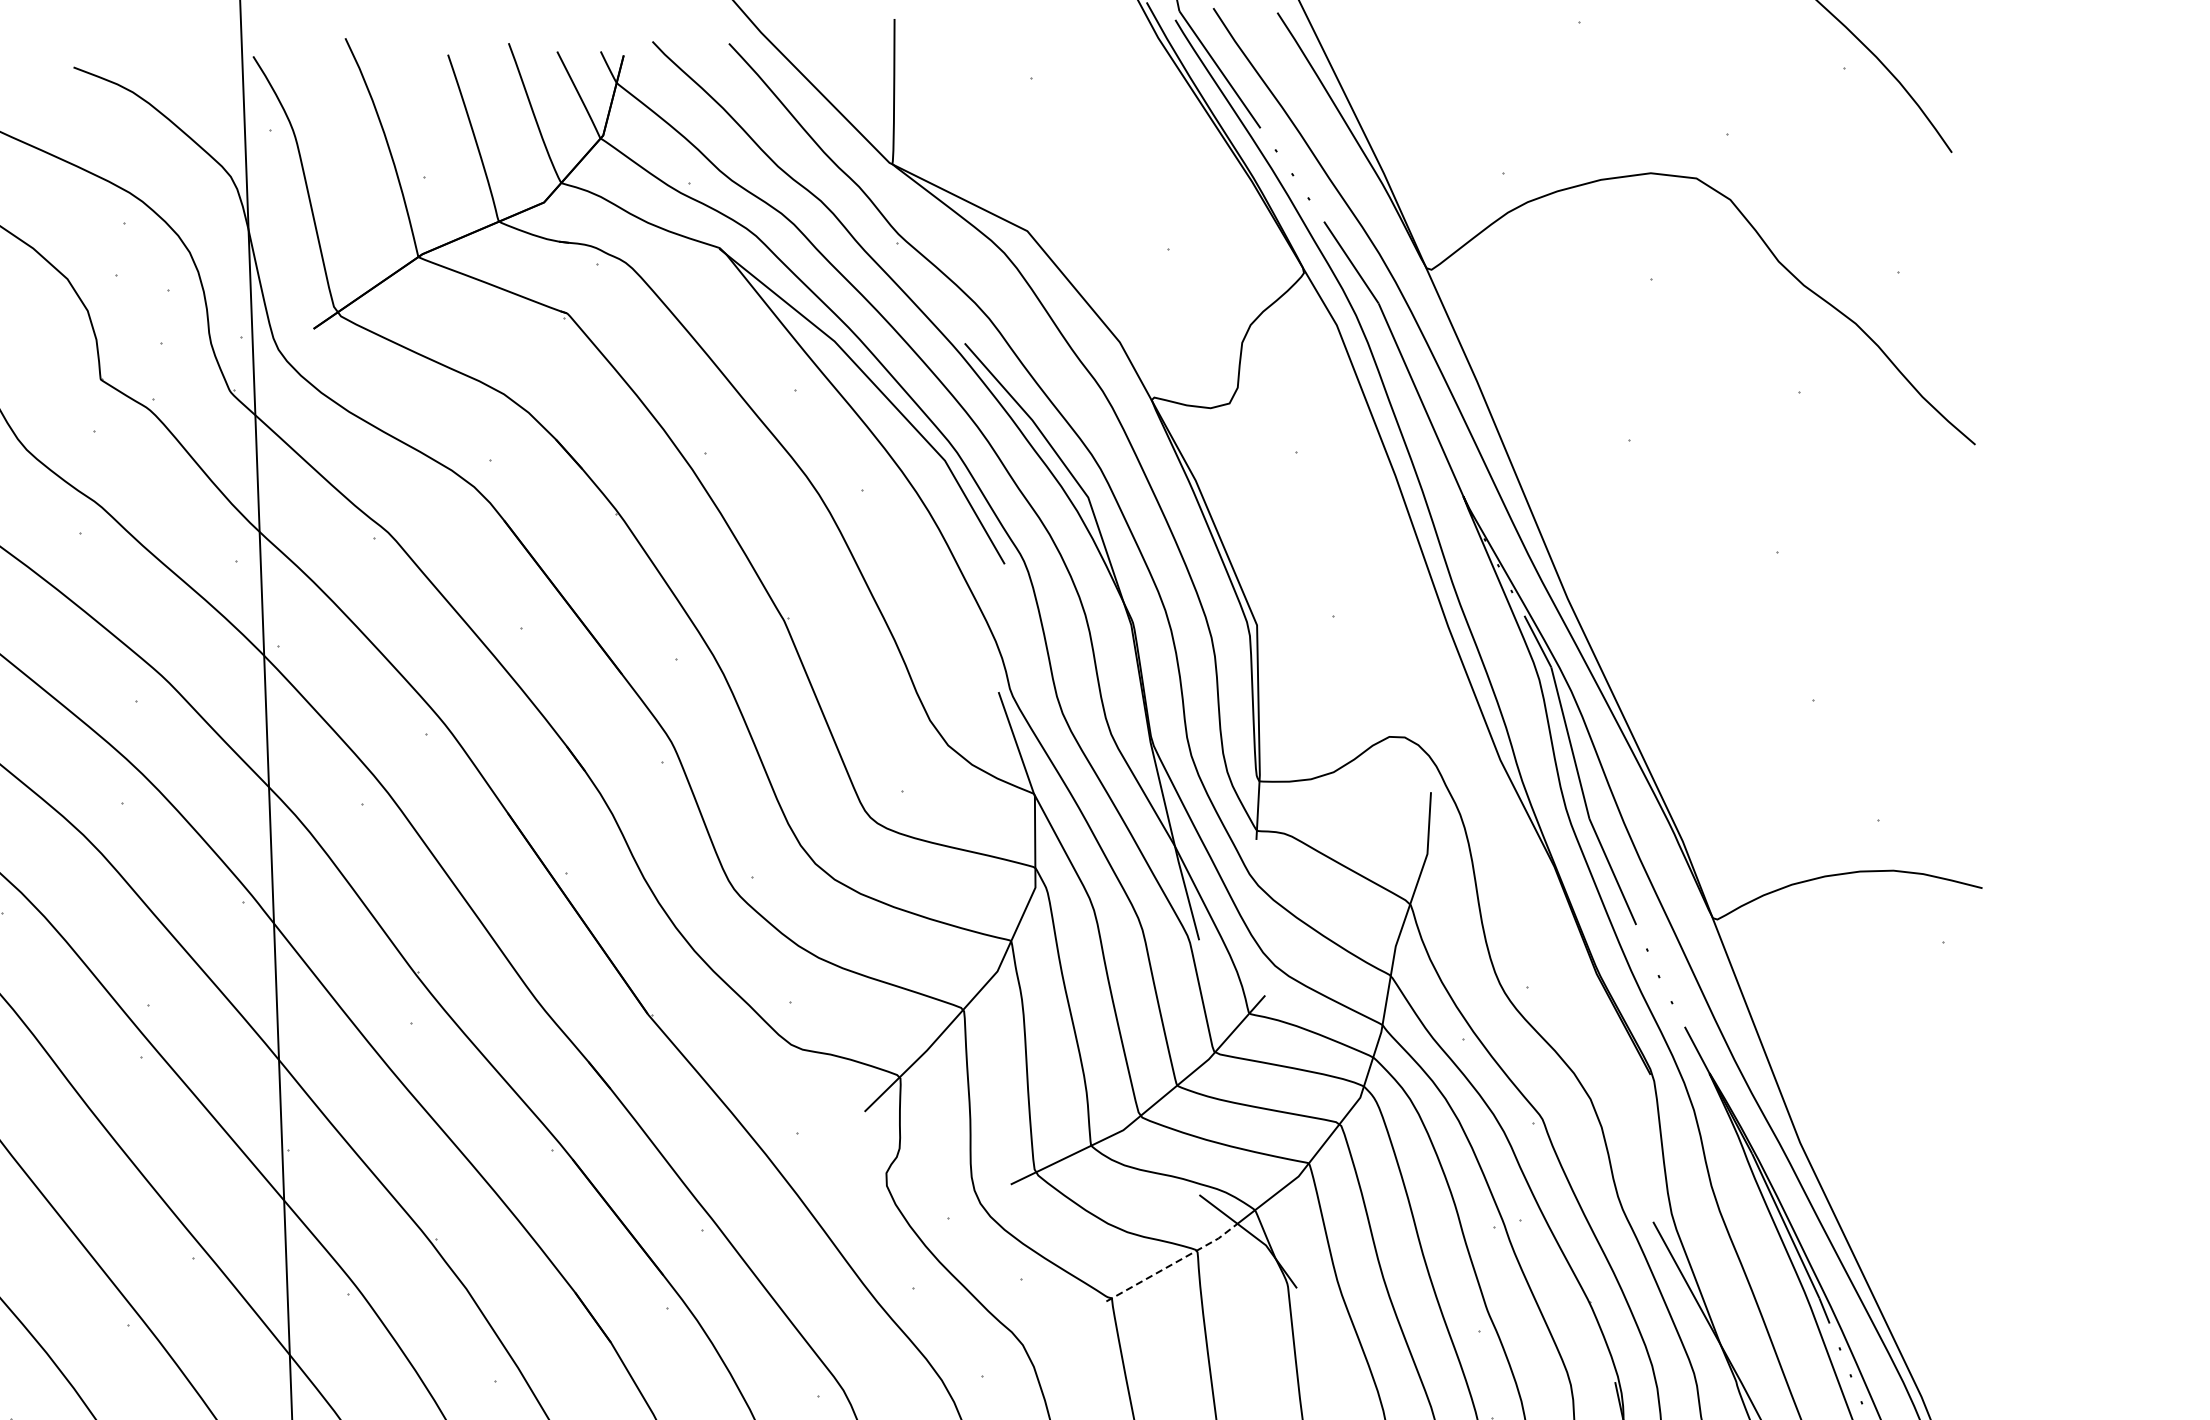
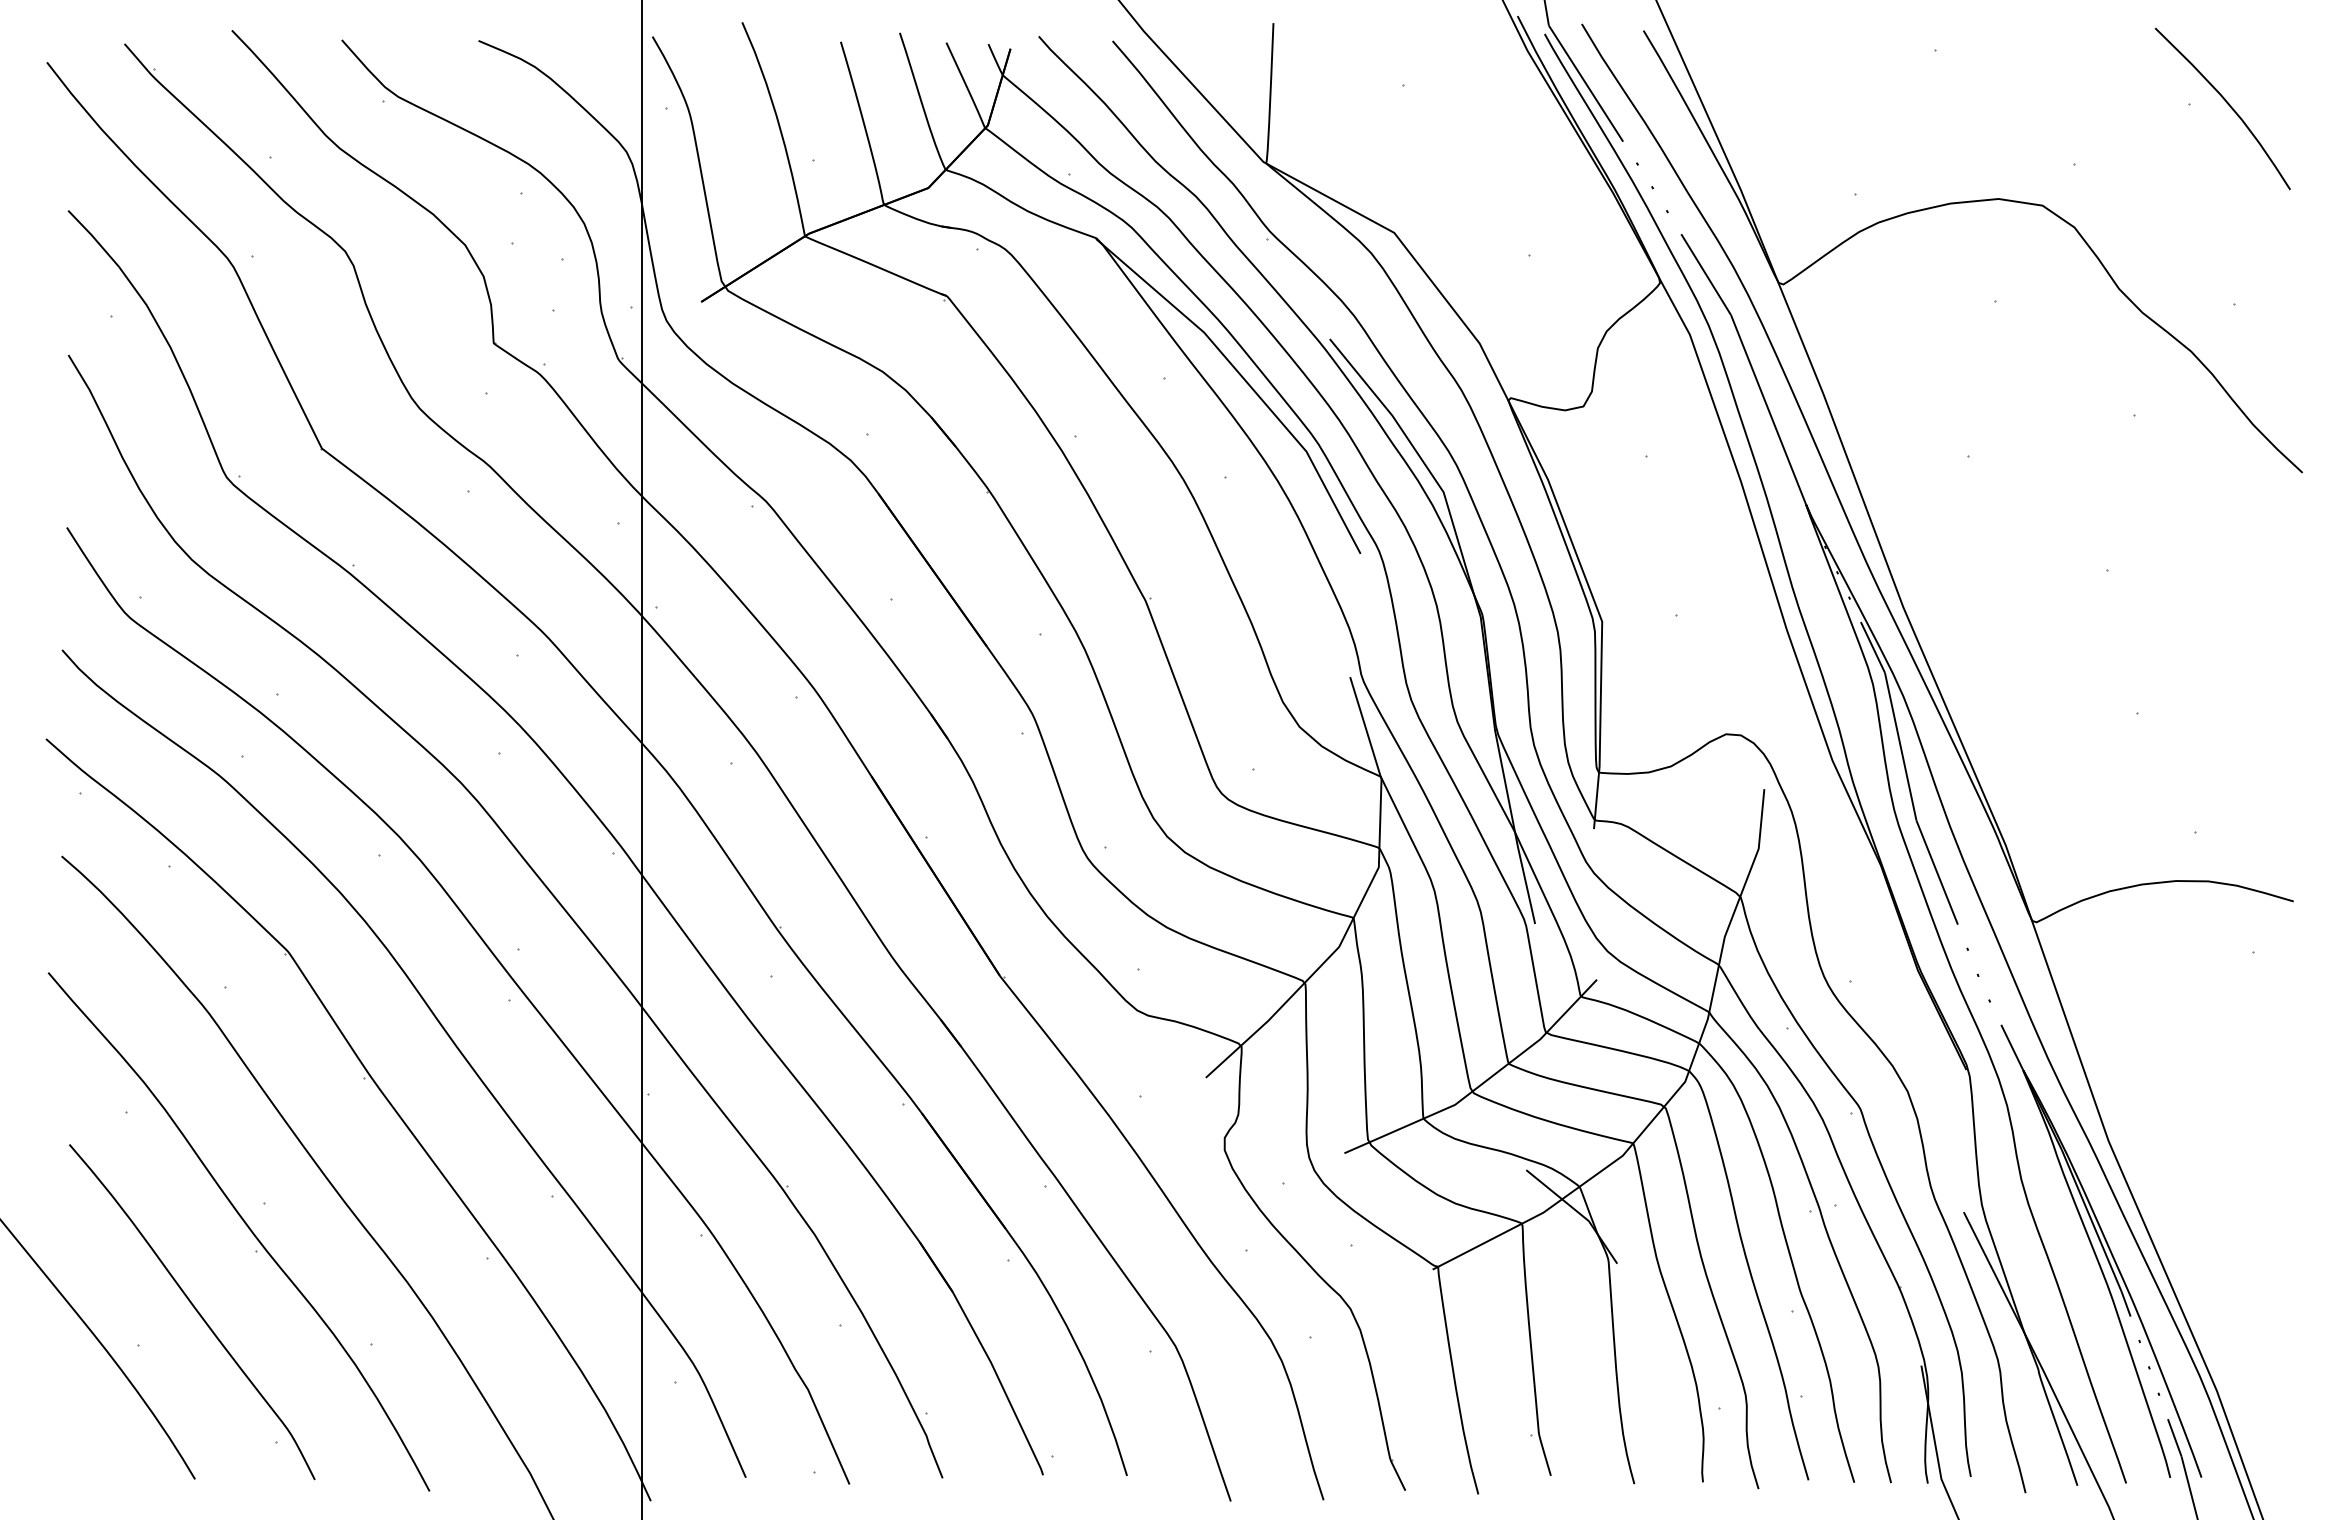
line: (1174, 1263) -> (1499, 1235), dashed -> solid

